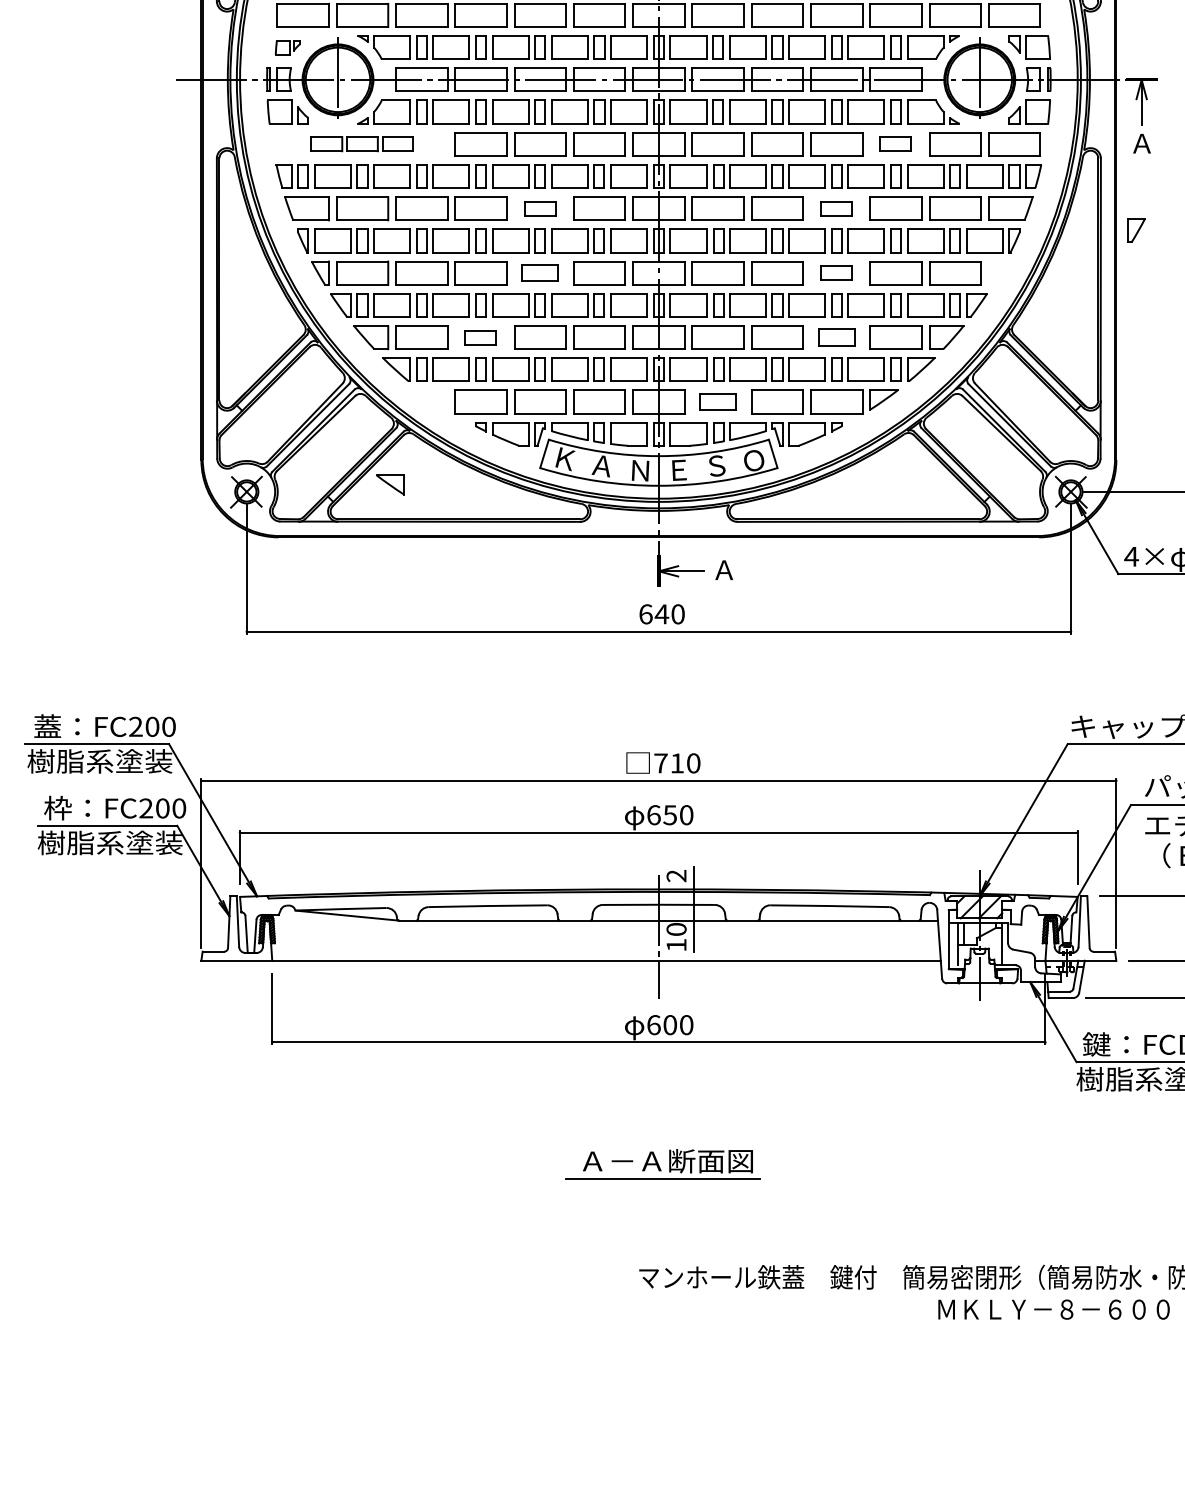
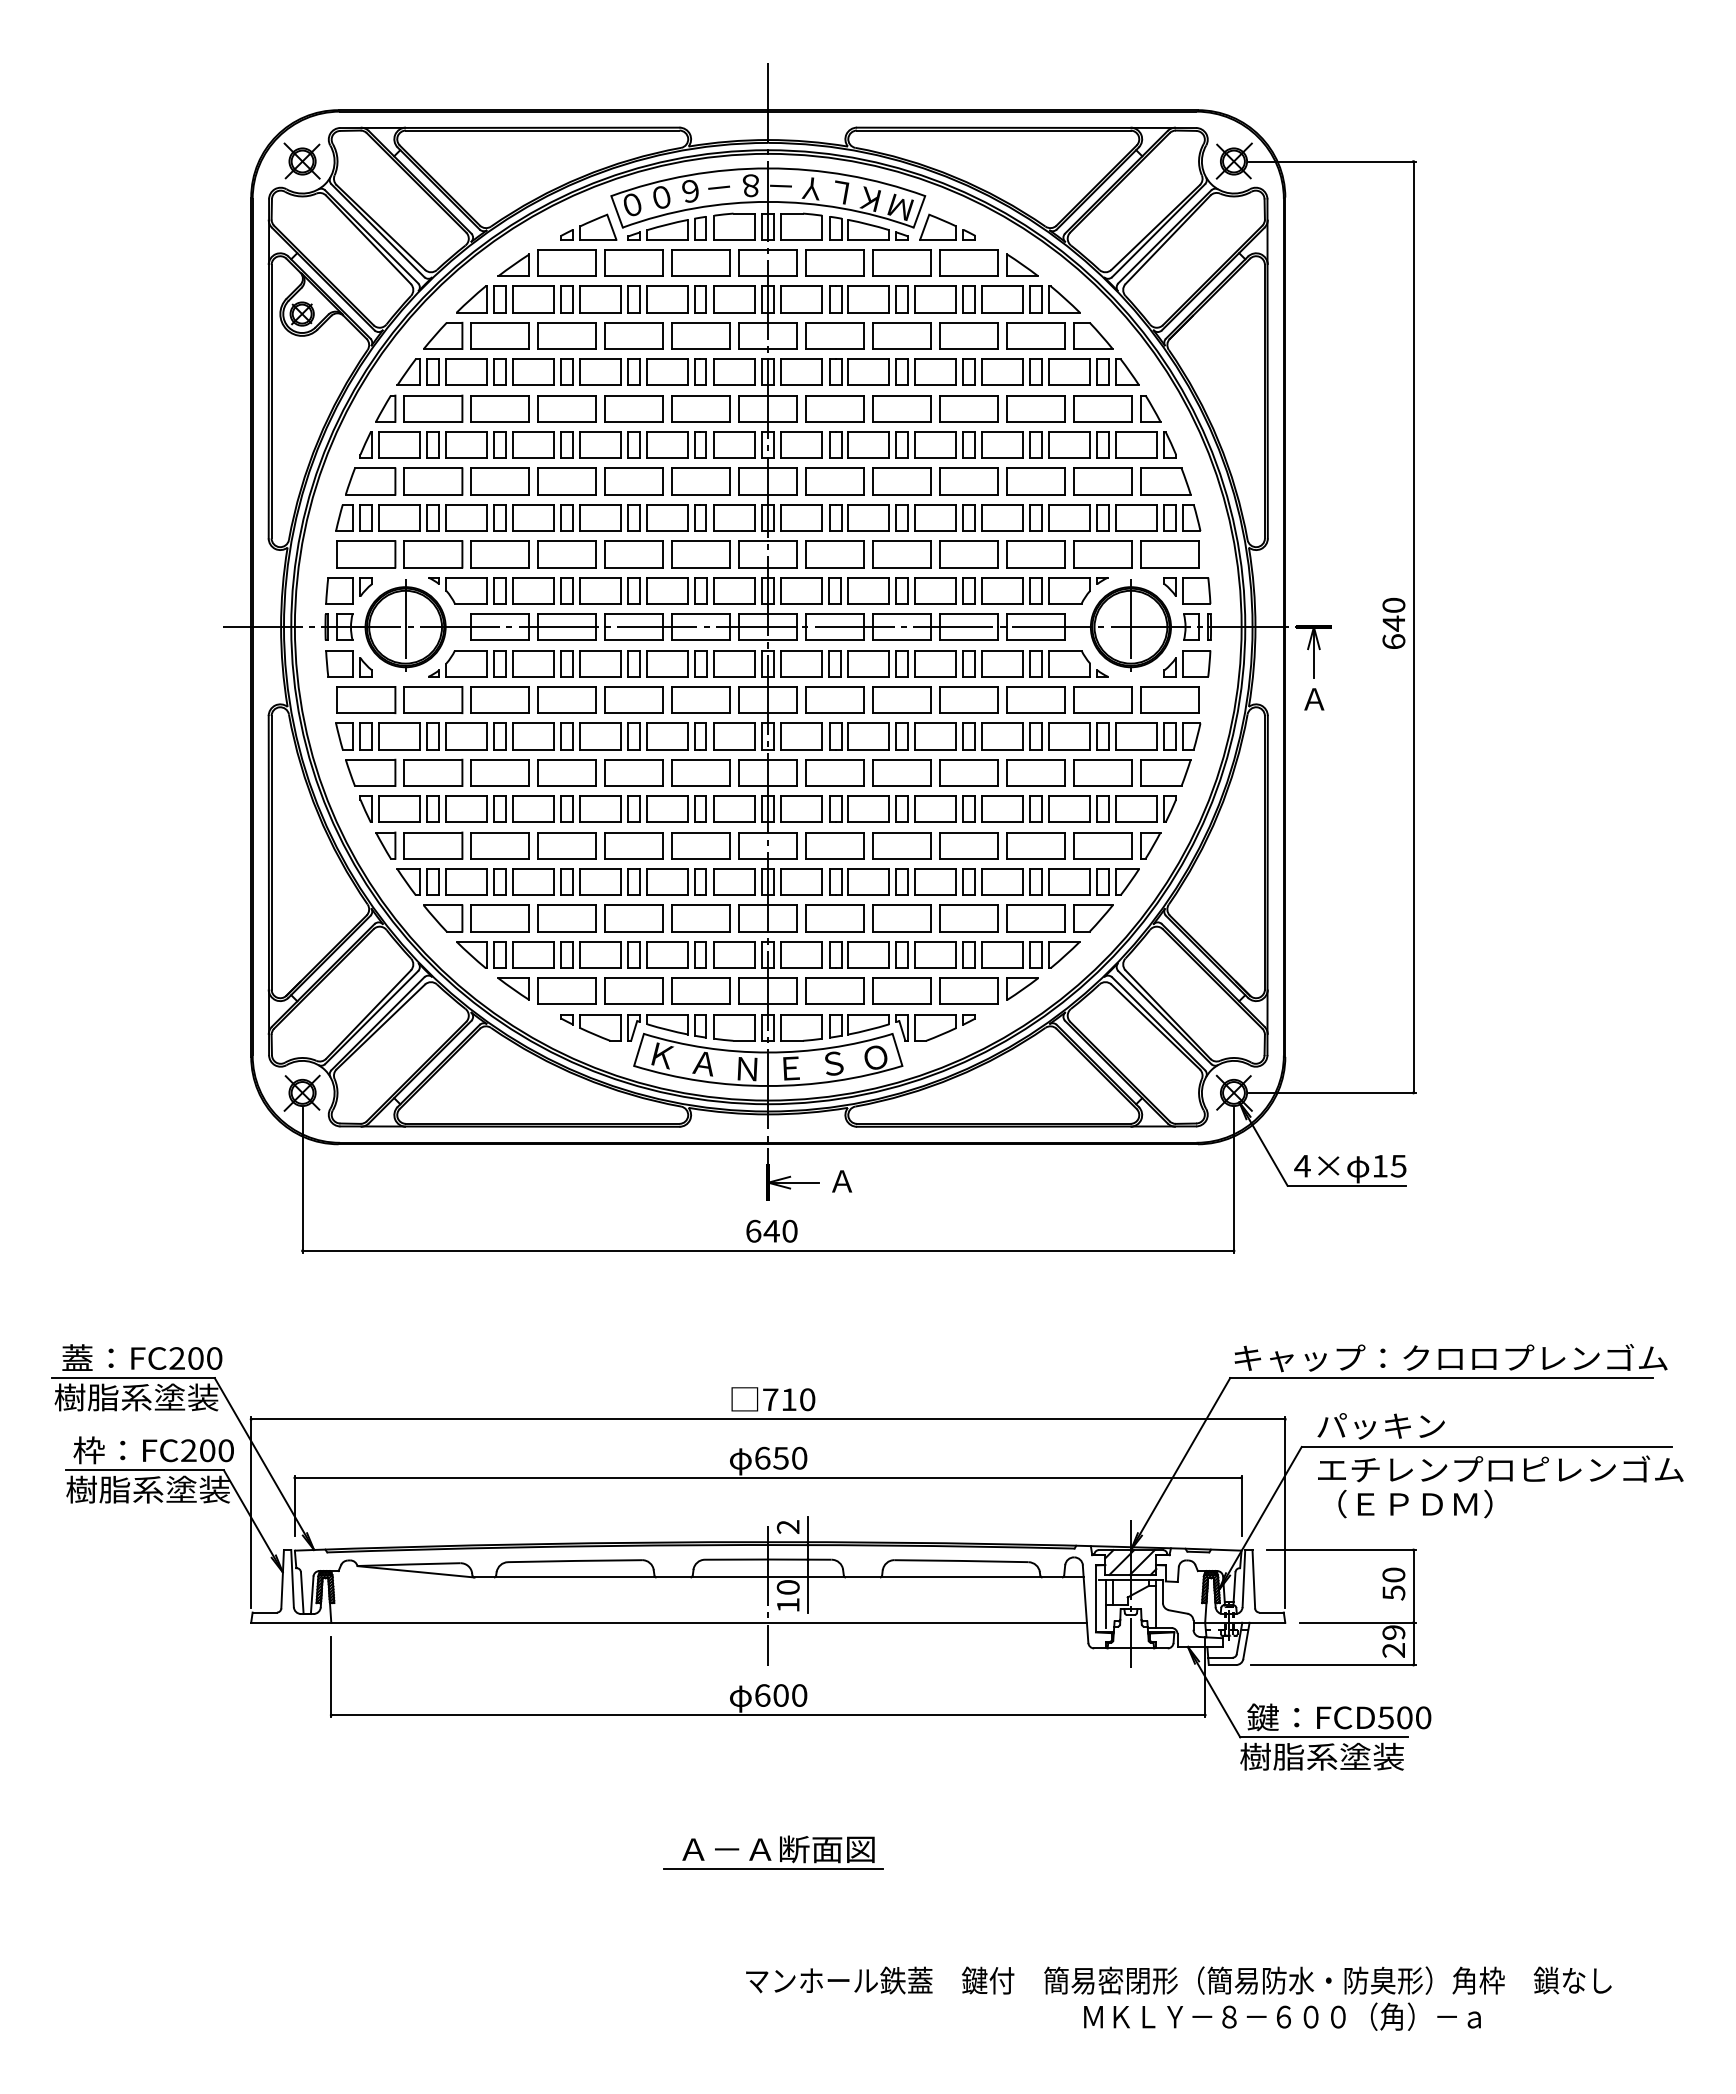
part: (287, 47) -> (348, 590), size x1.67
part: (361, 143) -> (432, 699), size x1.67
part: (895, 143) -> (1035, 699), size x1.67
part: (539, 208) -> (633, 772), size x1.67
part: (836, 208) -> (968, 772), size x1.67
part: (1135, 230) -> (1150, 845), moved
part: (539, 272) -> (633, 845), size x1.43
part: (836, 272) -> (968, 845), size x1.67
part: (480, 337) -> (566, 918), size x1.67
part: (836, 337) -> (968, 918), size x1.43
part: (717, 401) -> (834, 990), size x1.43
part: (390, 484) -> (513, 988), moved

